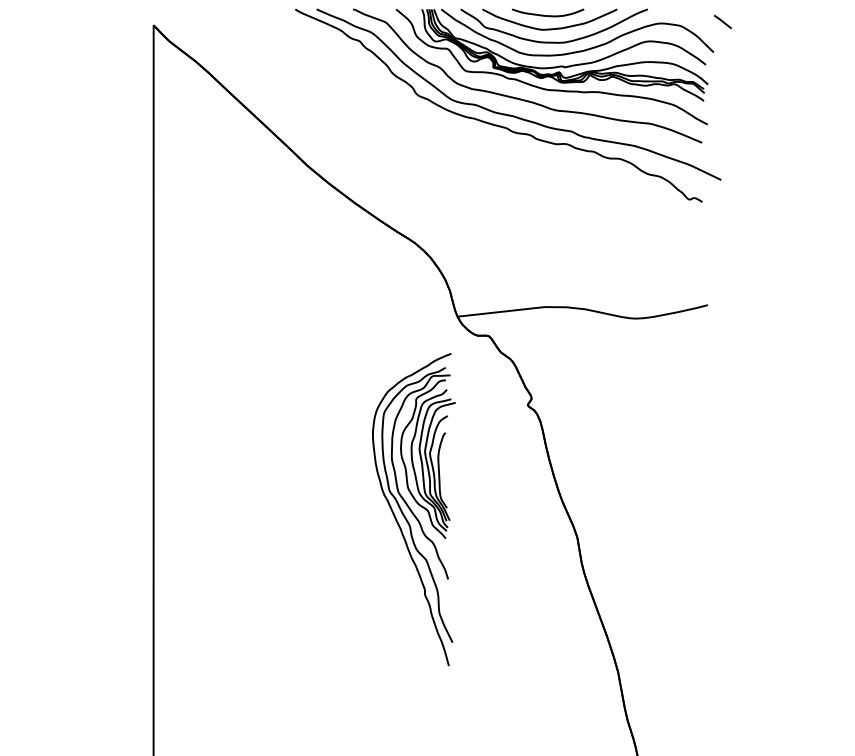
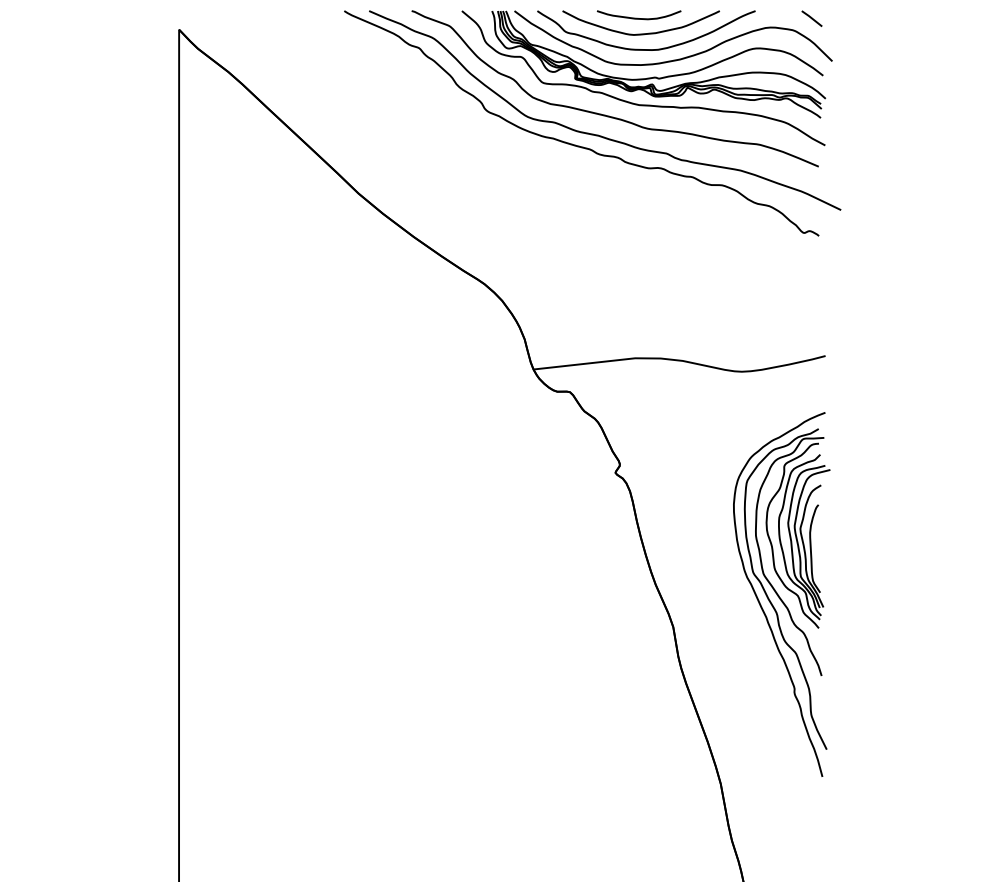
line: (722, 21) -> (811, 18), moved
part: (413, 509) -> (781, 594), moved

